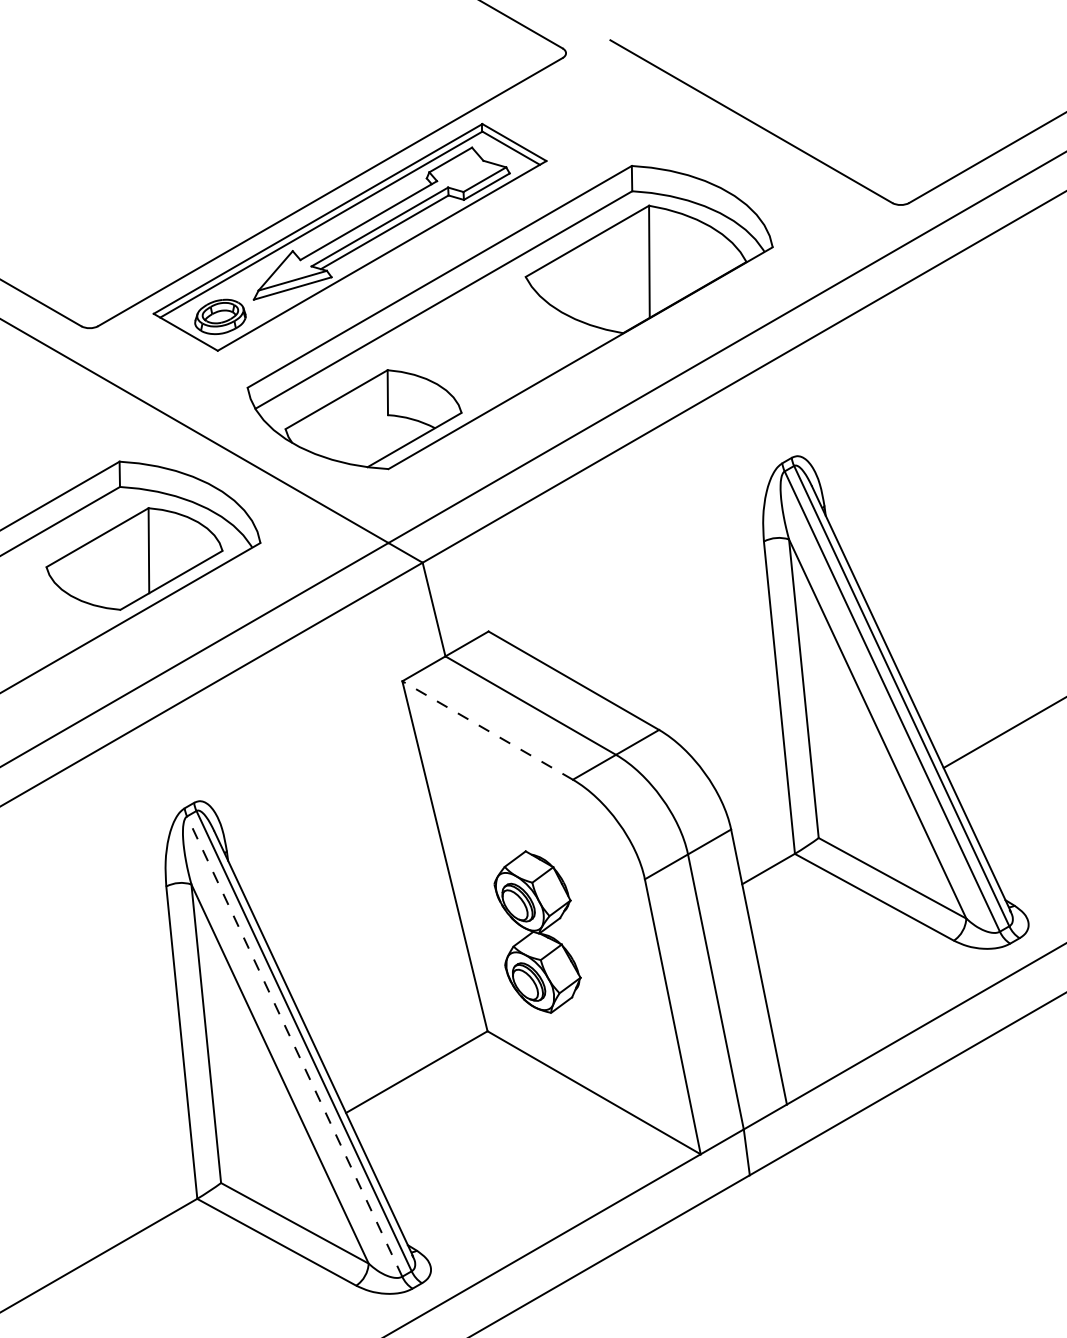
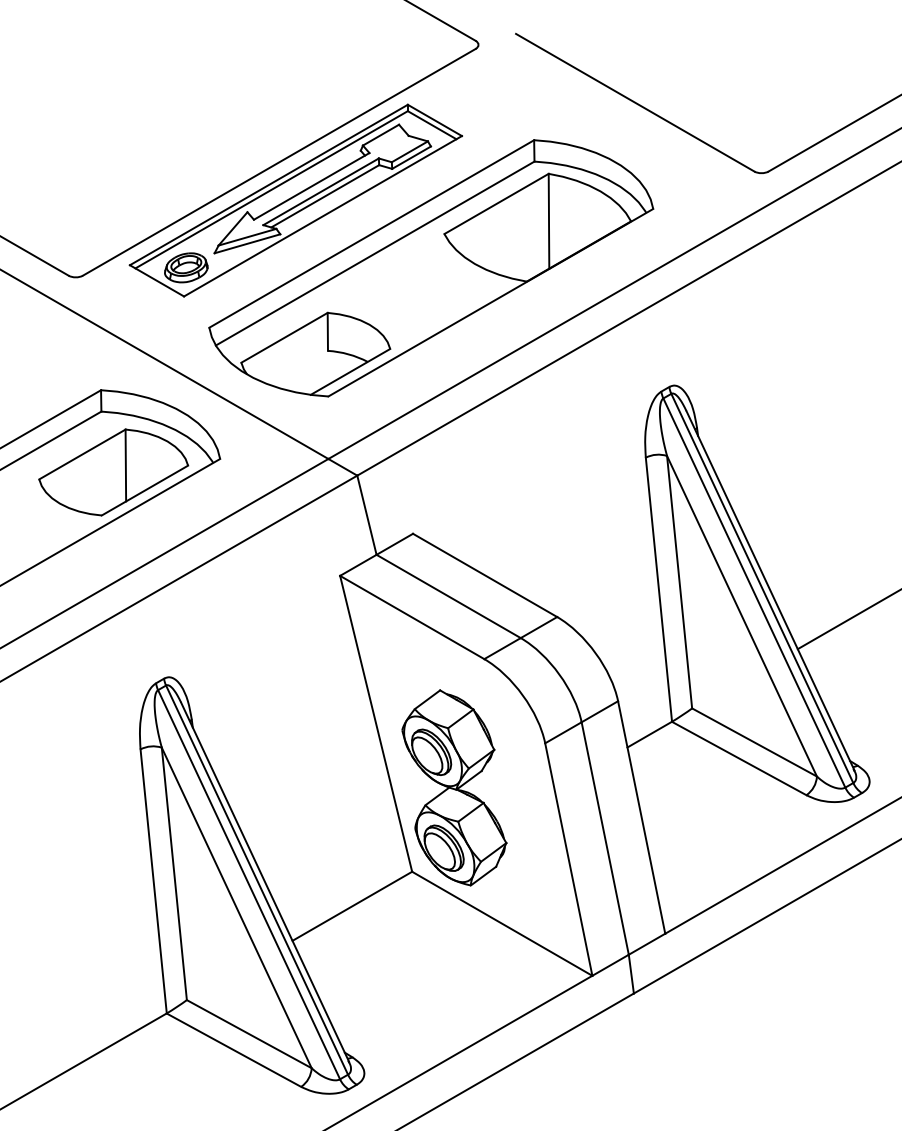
line: (486, 730) -> (411, 617), dashed -> solid
part: (537, 931) -> (454, 787), size x1.43
line: (295, 1046) -> (249, 884), dashed -> solid

